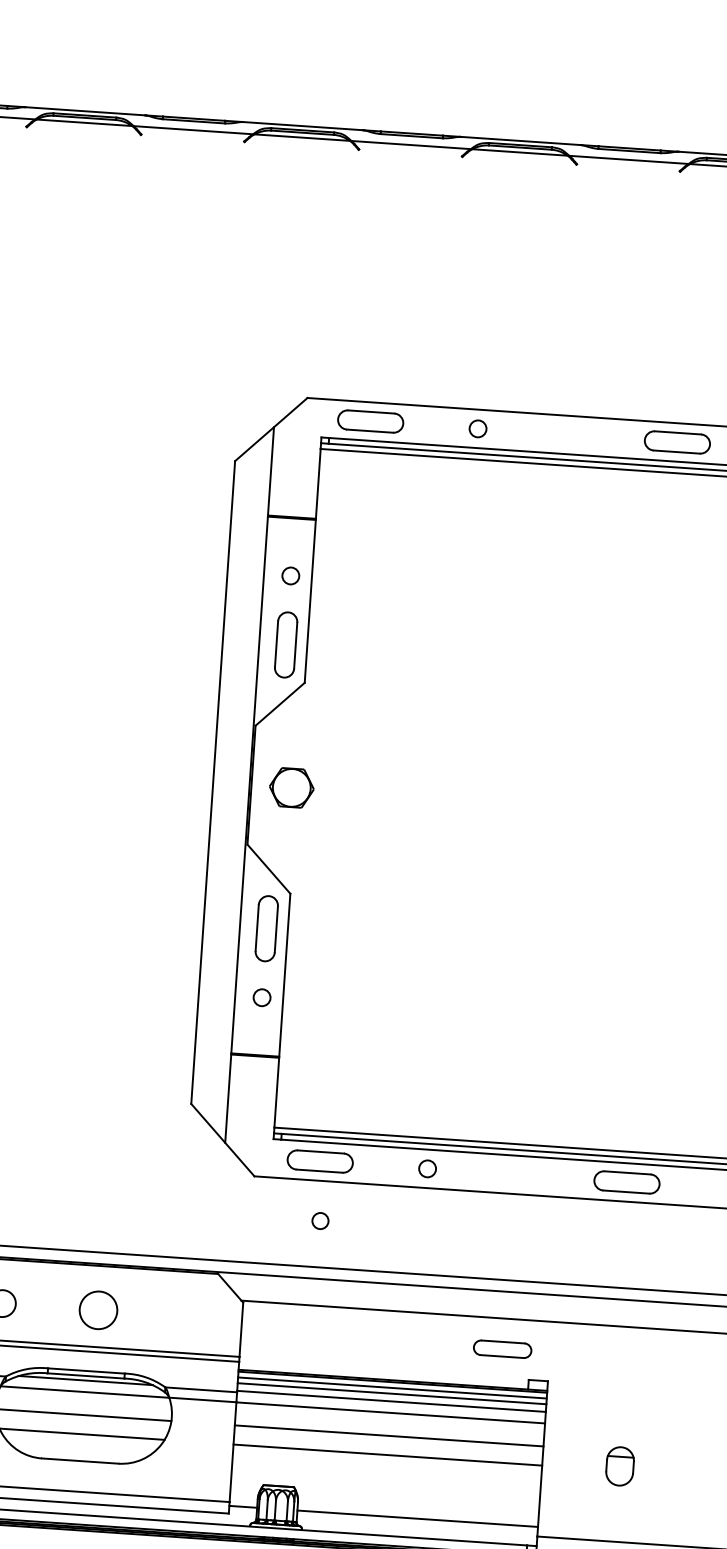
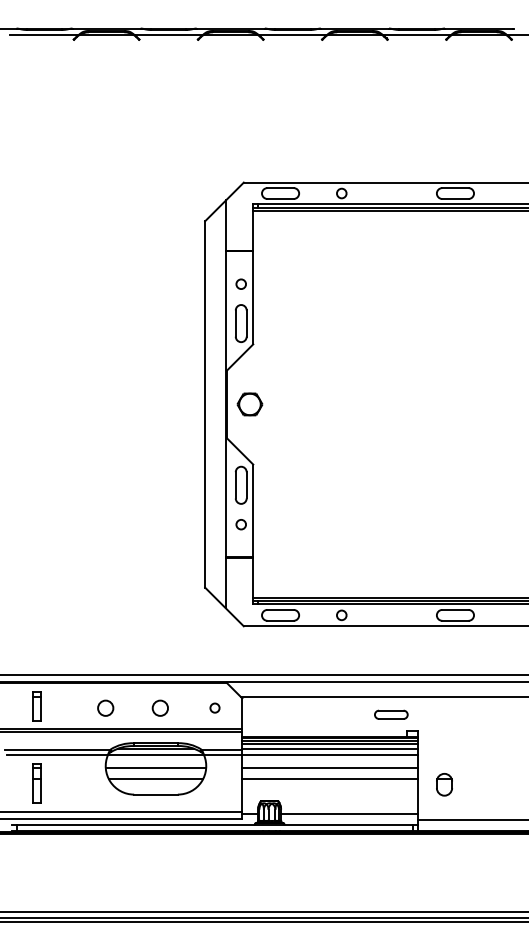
circle: (319, 1219) -> (214, 707), moved
circle: (96, 1308) -> (159, 707), size x0.71
part: (620, 1465) -> (444, 784), moved

